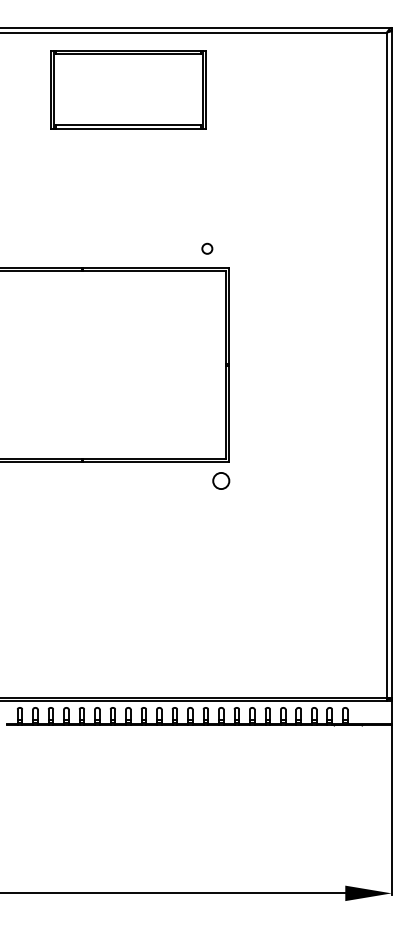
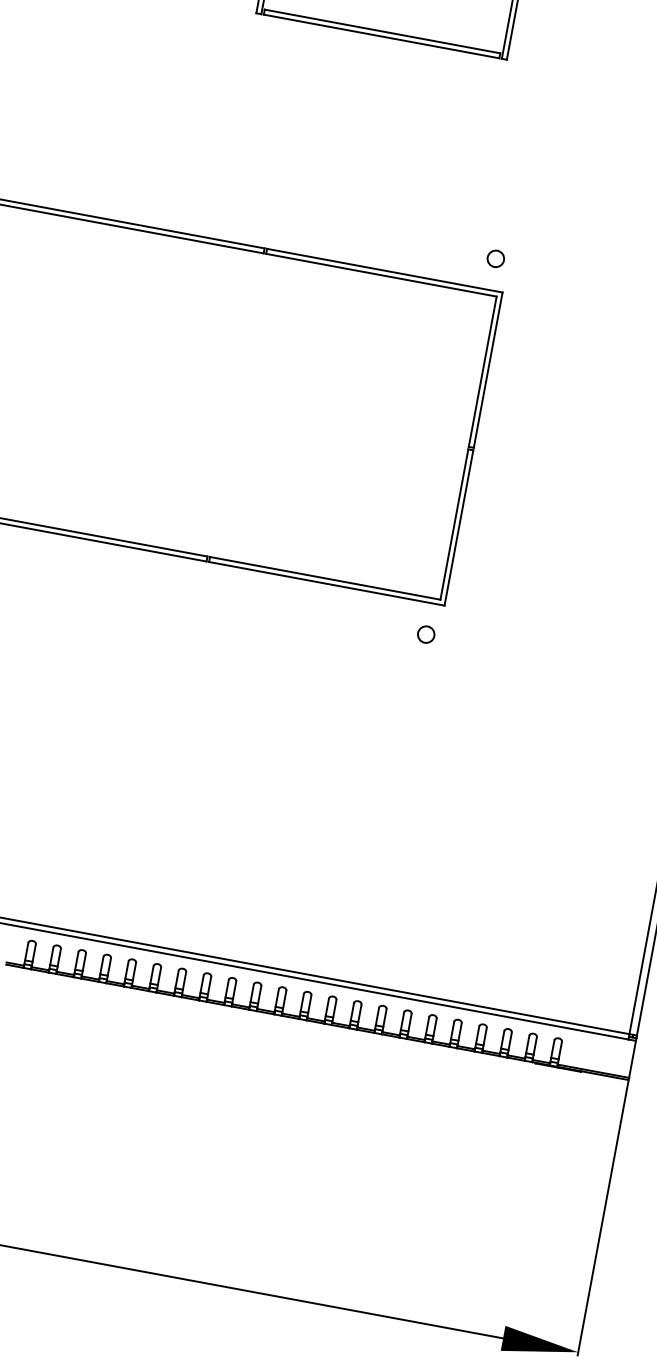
circle: (207, 248) -> (496, 258), moved
circle: (221, 481) -> (426, 635), size x0.62

